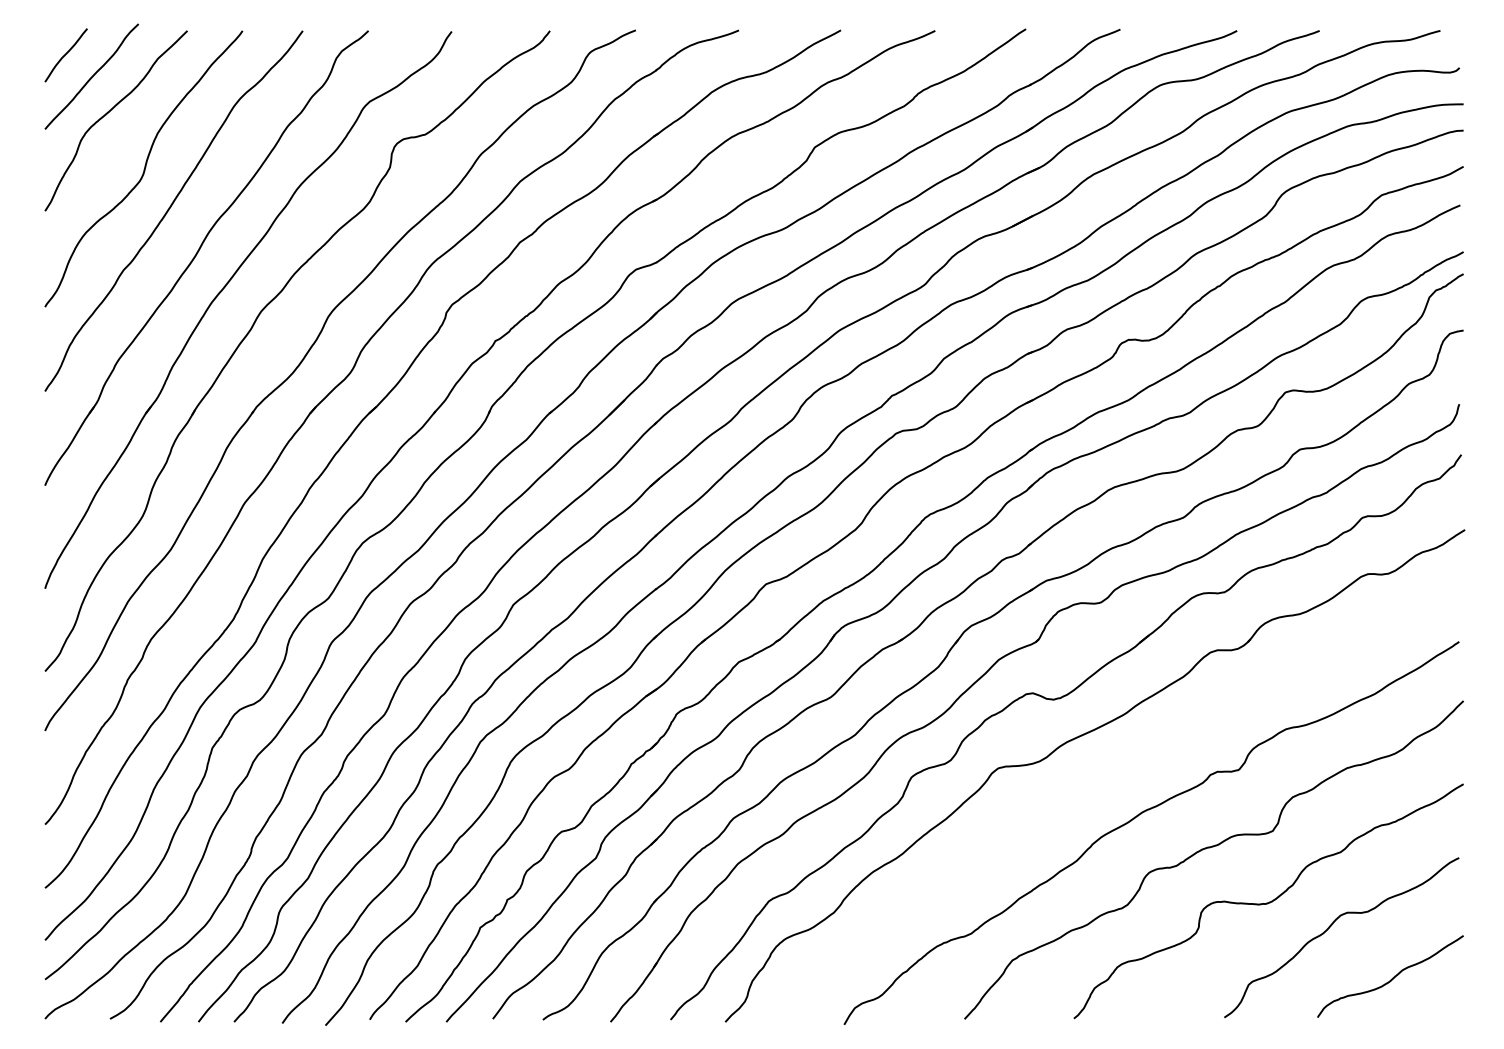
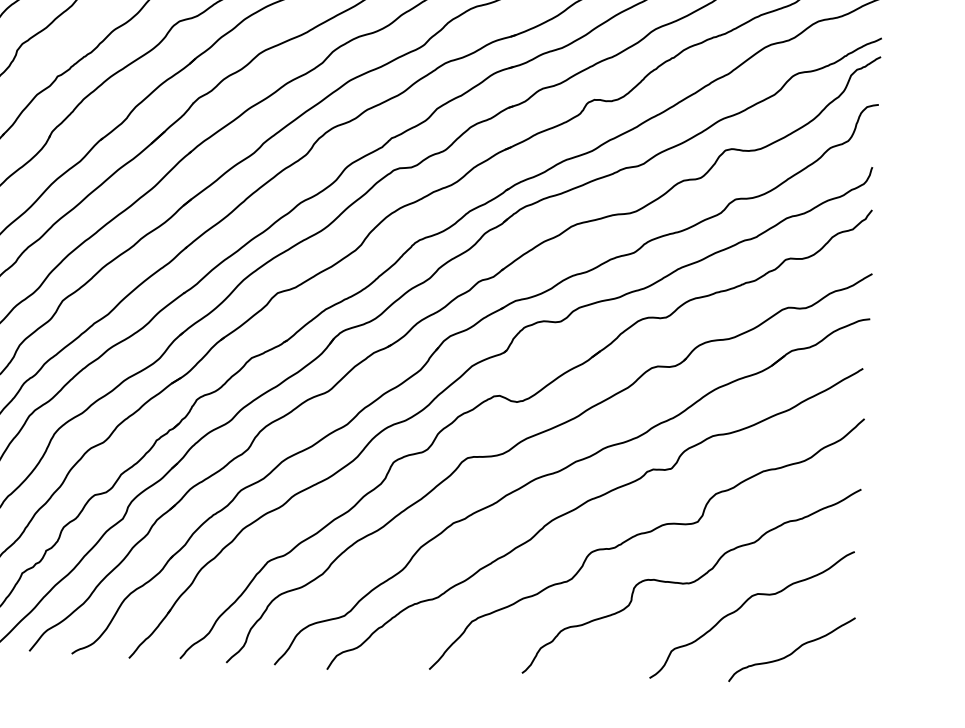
part: (1108, 779) -> (560, 471), added

